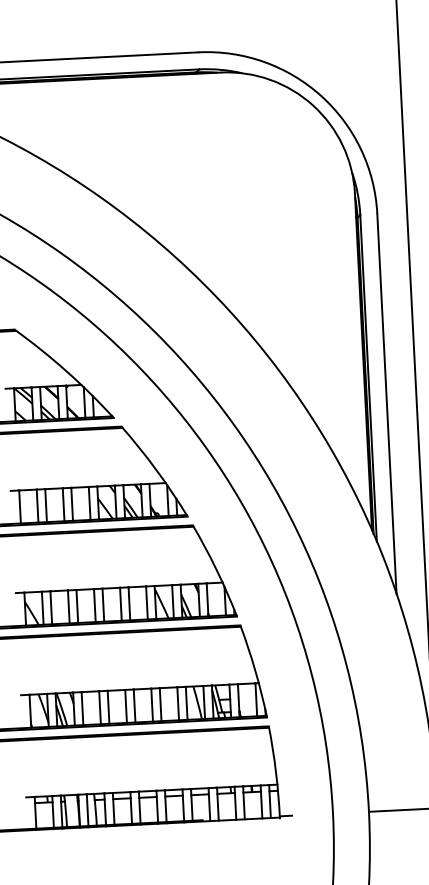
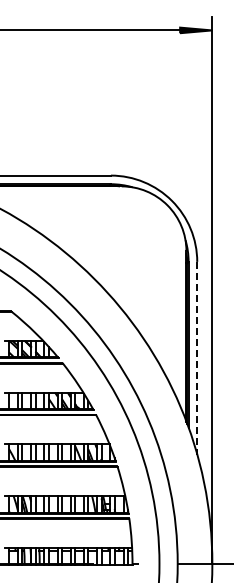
line: (387, 404) -> (197, 358), solid -> dashed

